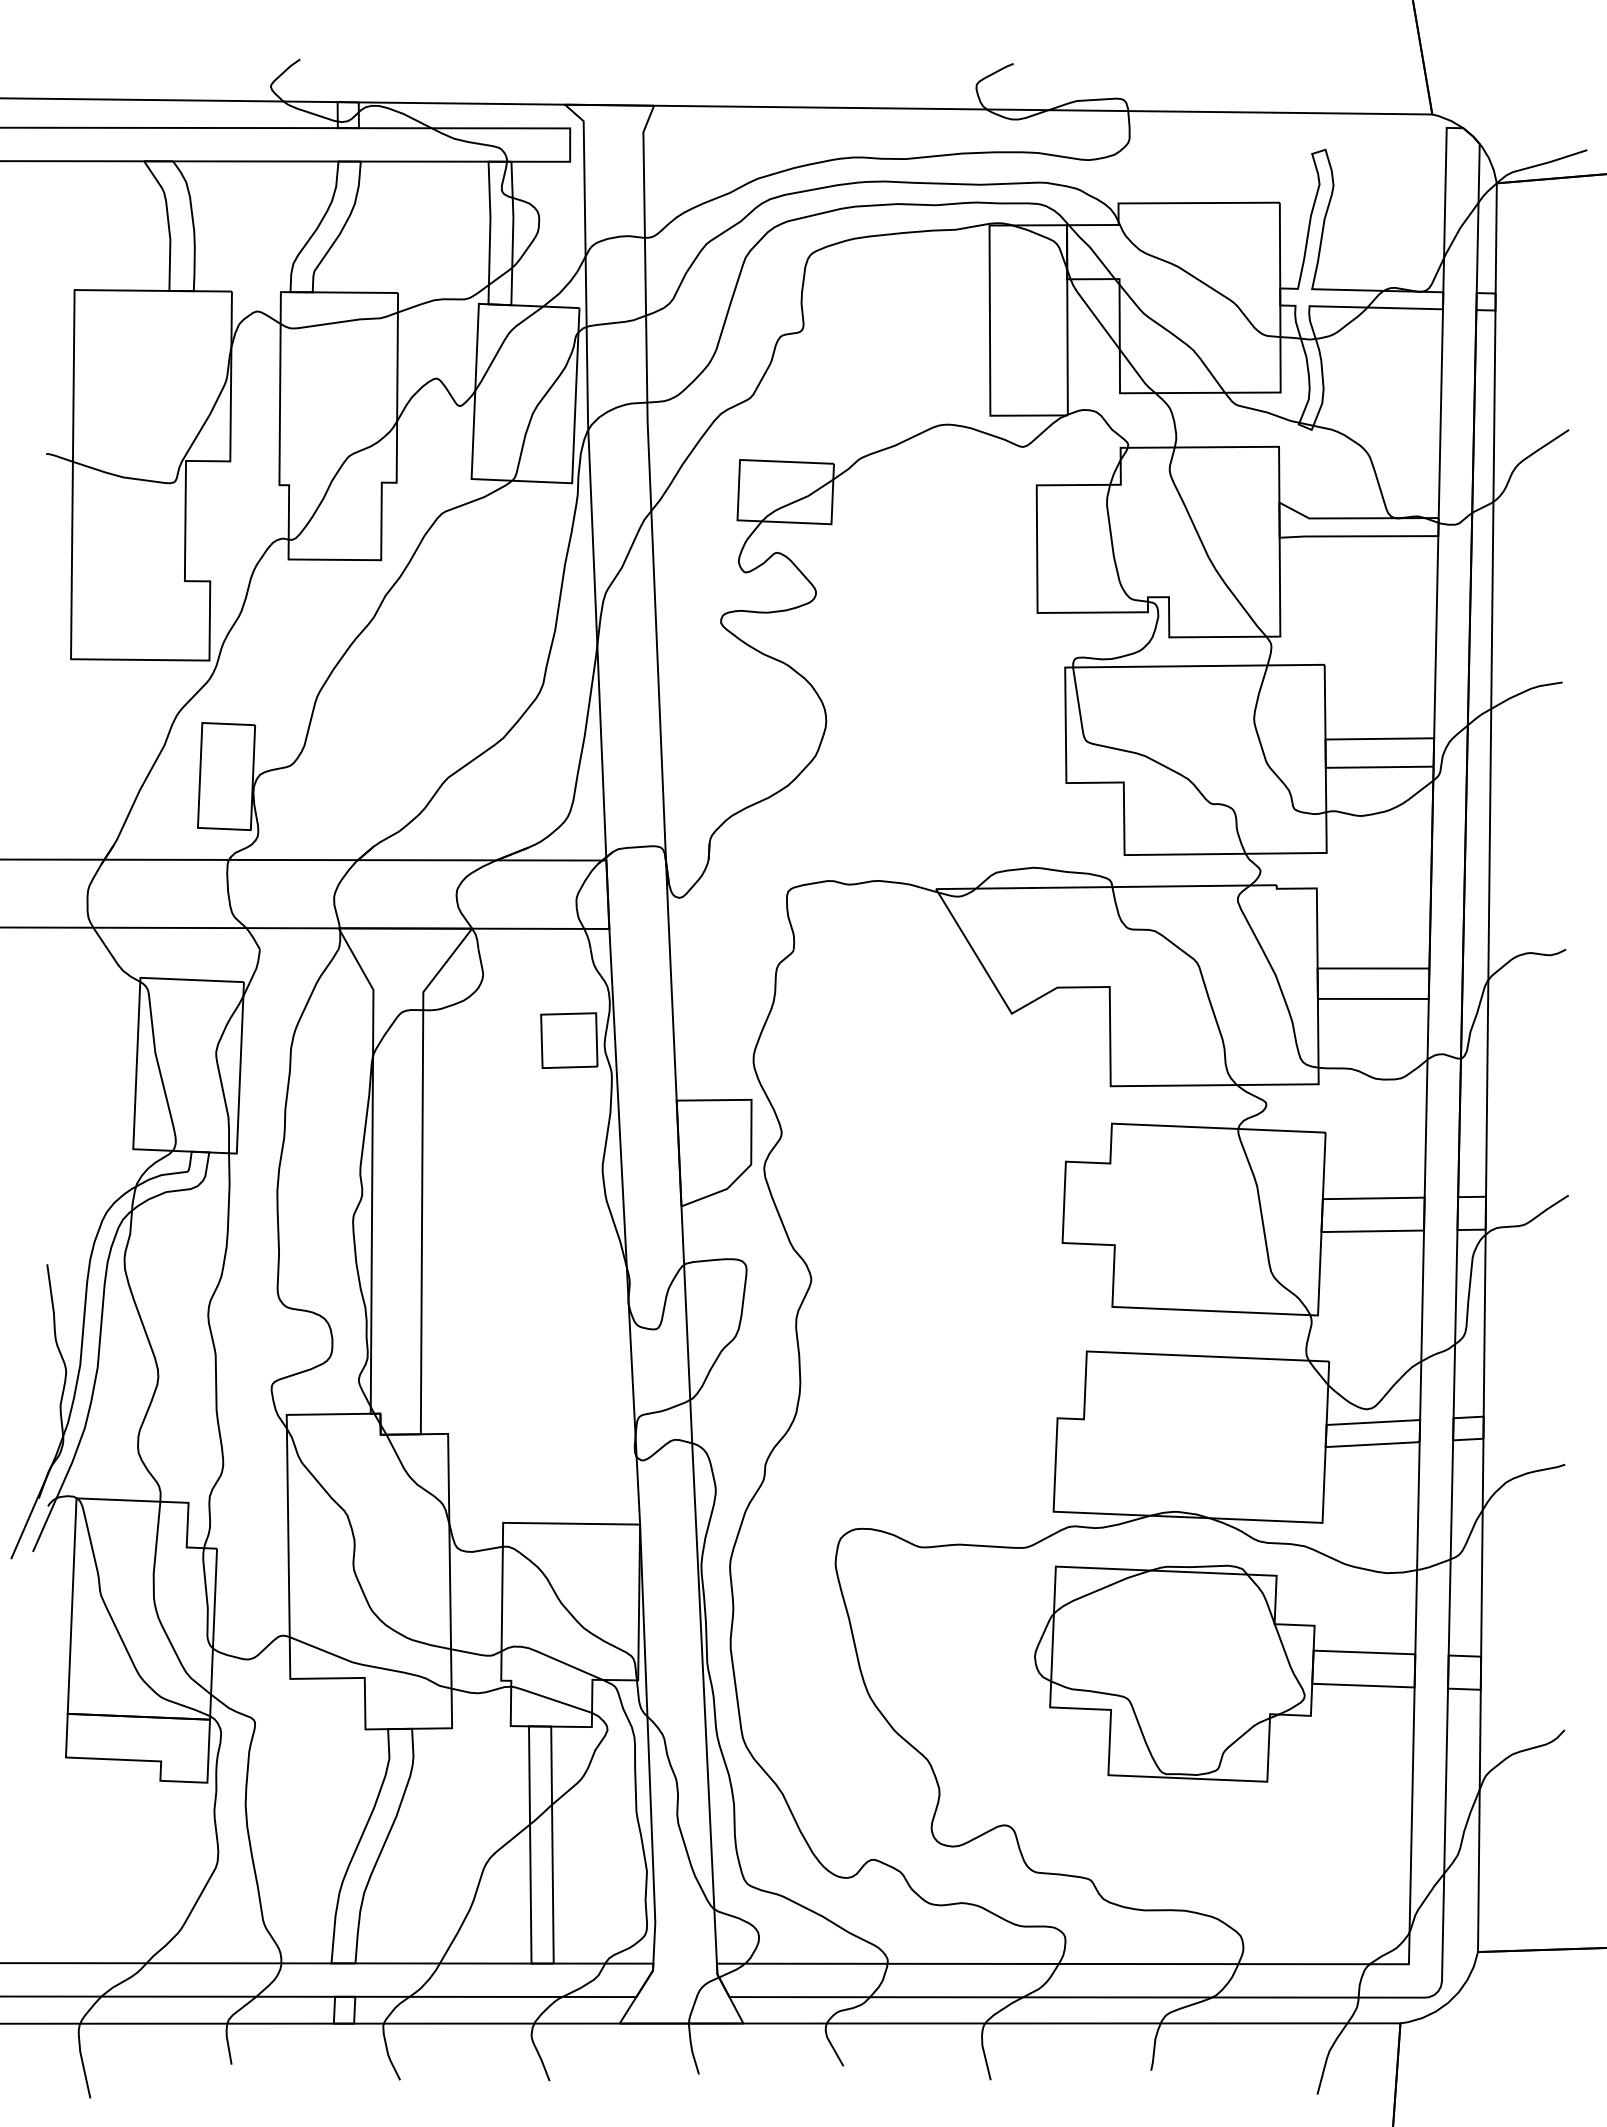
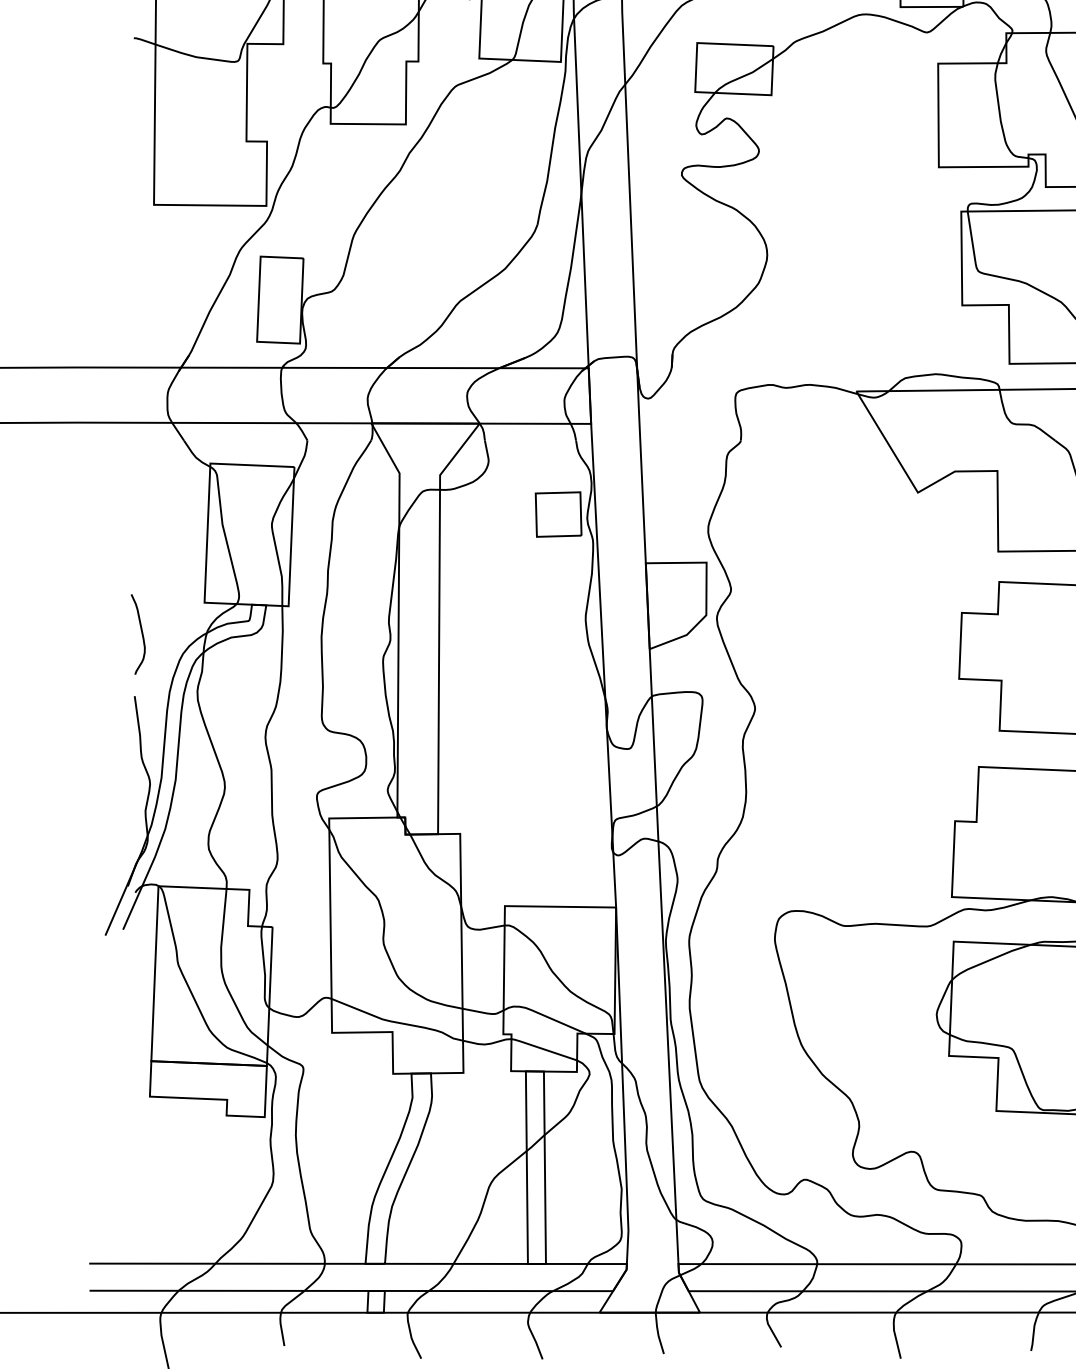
curve: (55, 1187) -> (141, 633), added

